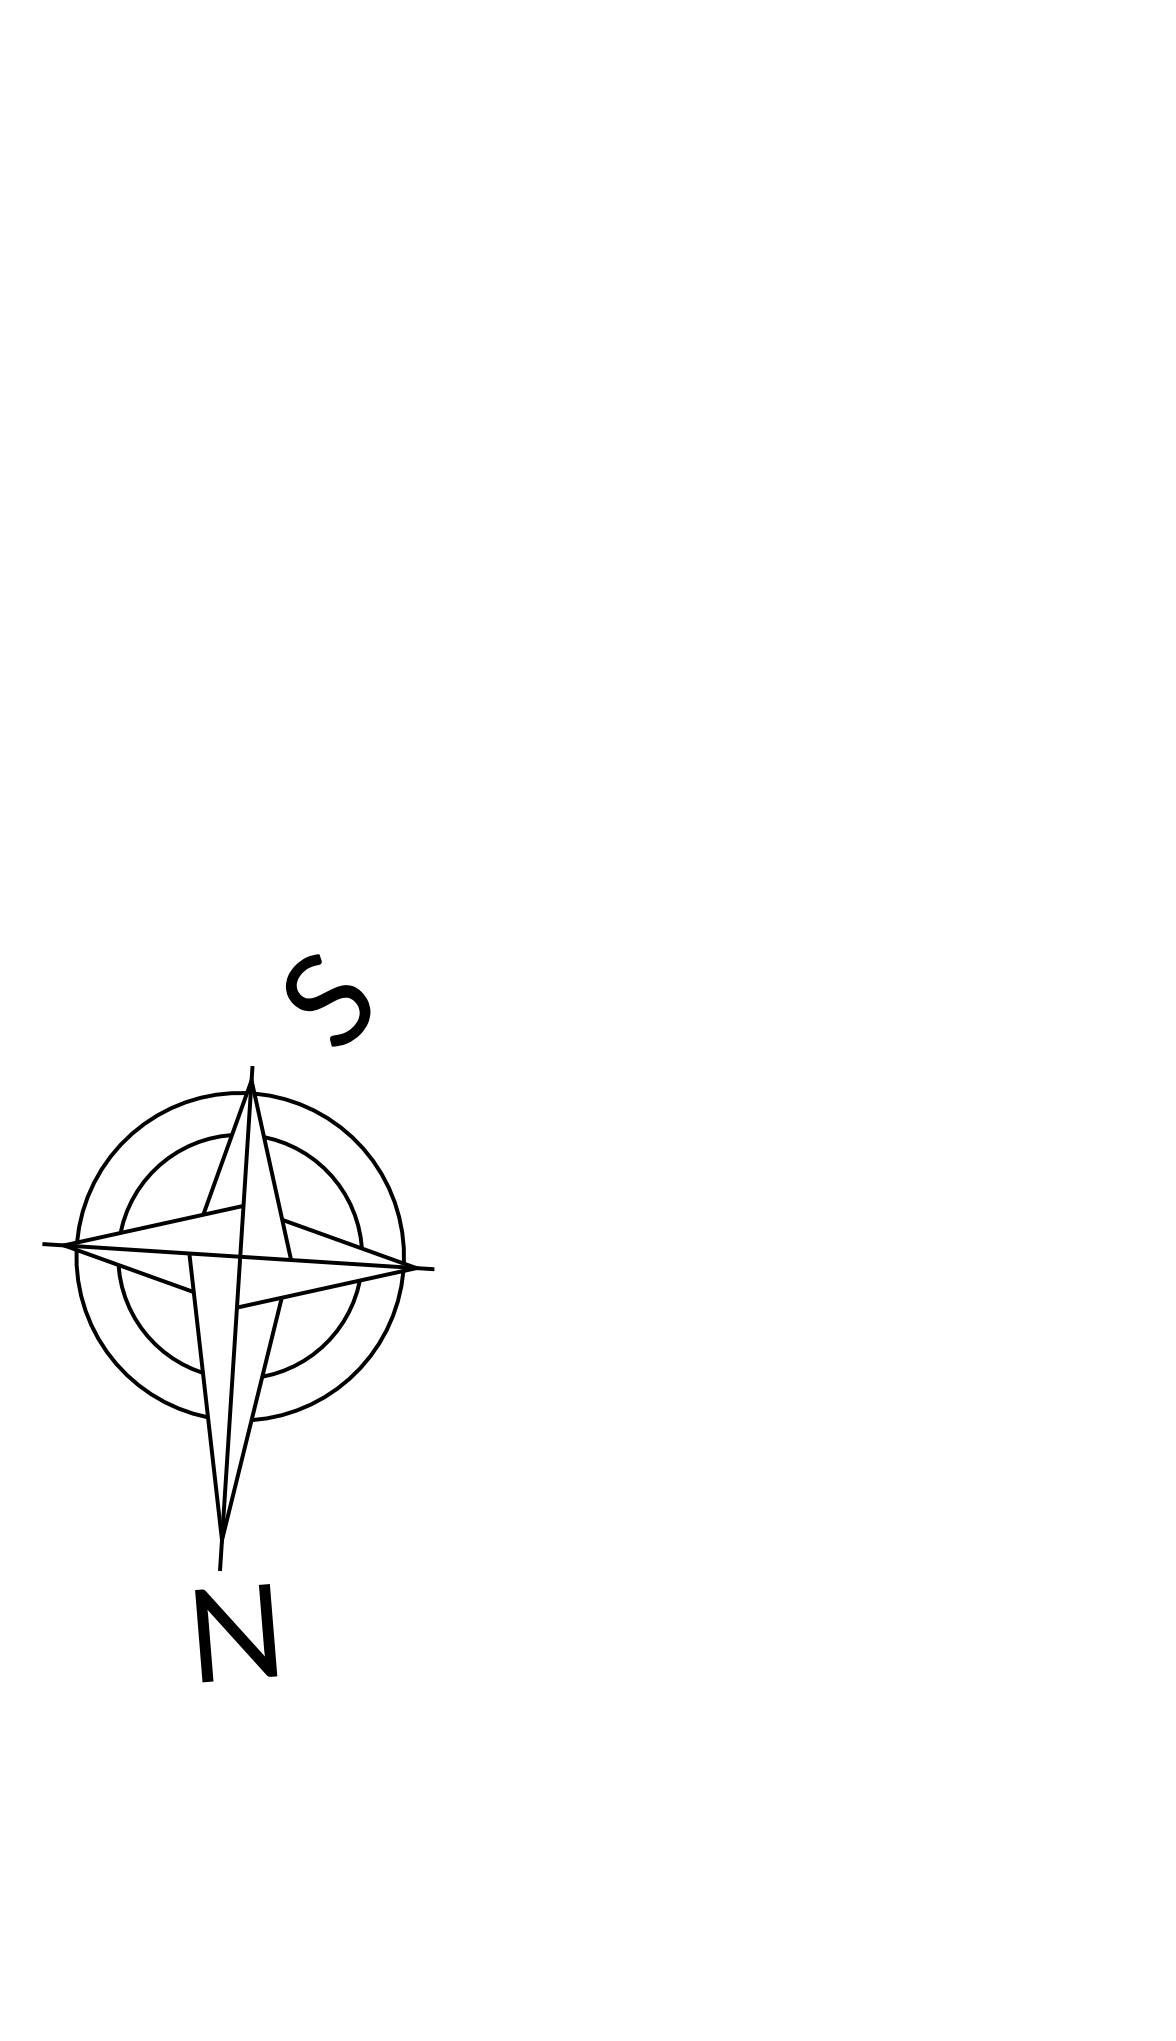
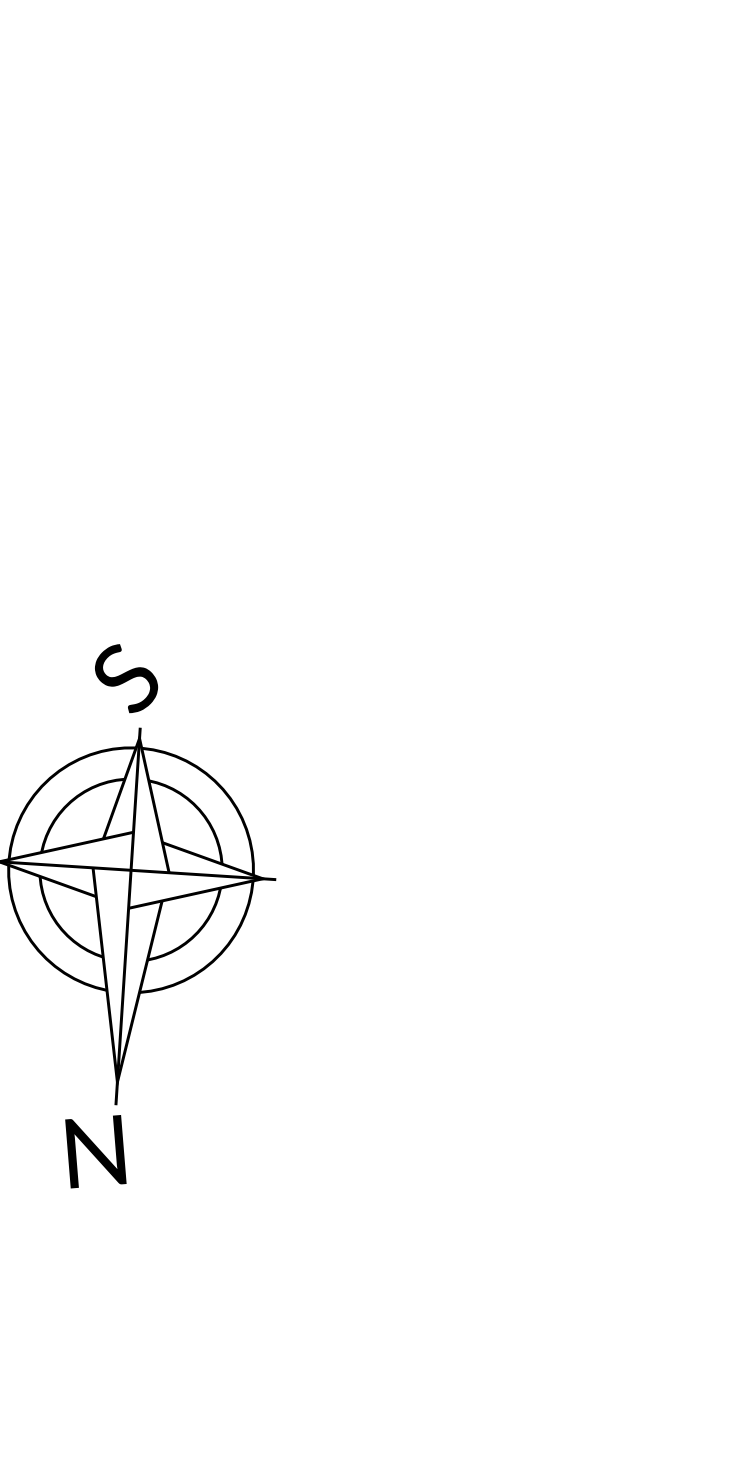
text: (327, 1000) -> (126, 678), moved
text: (236, 1633) -> (96, 1151), moved

